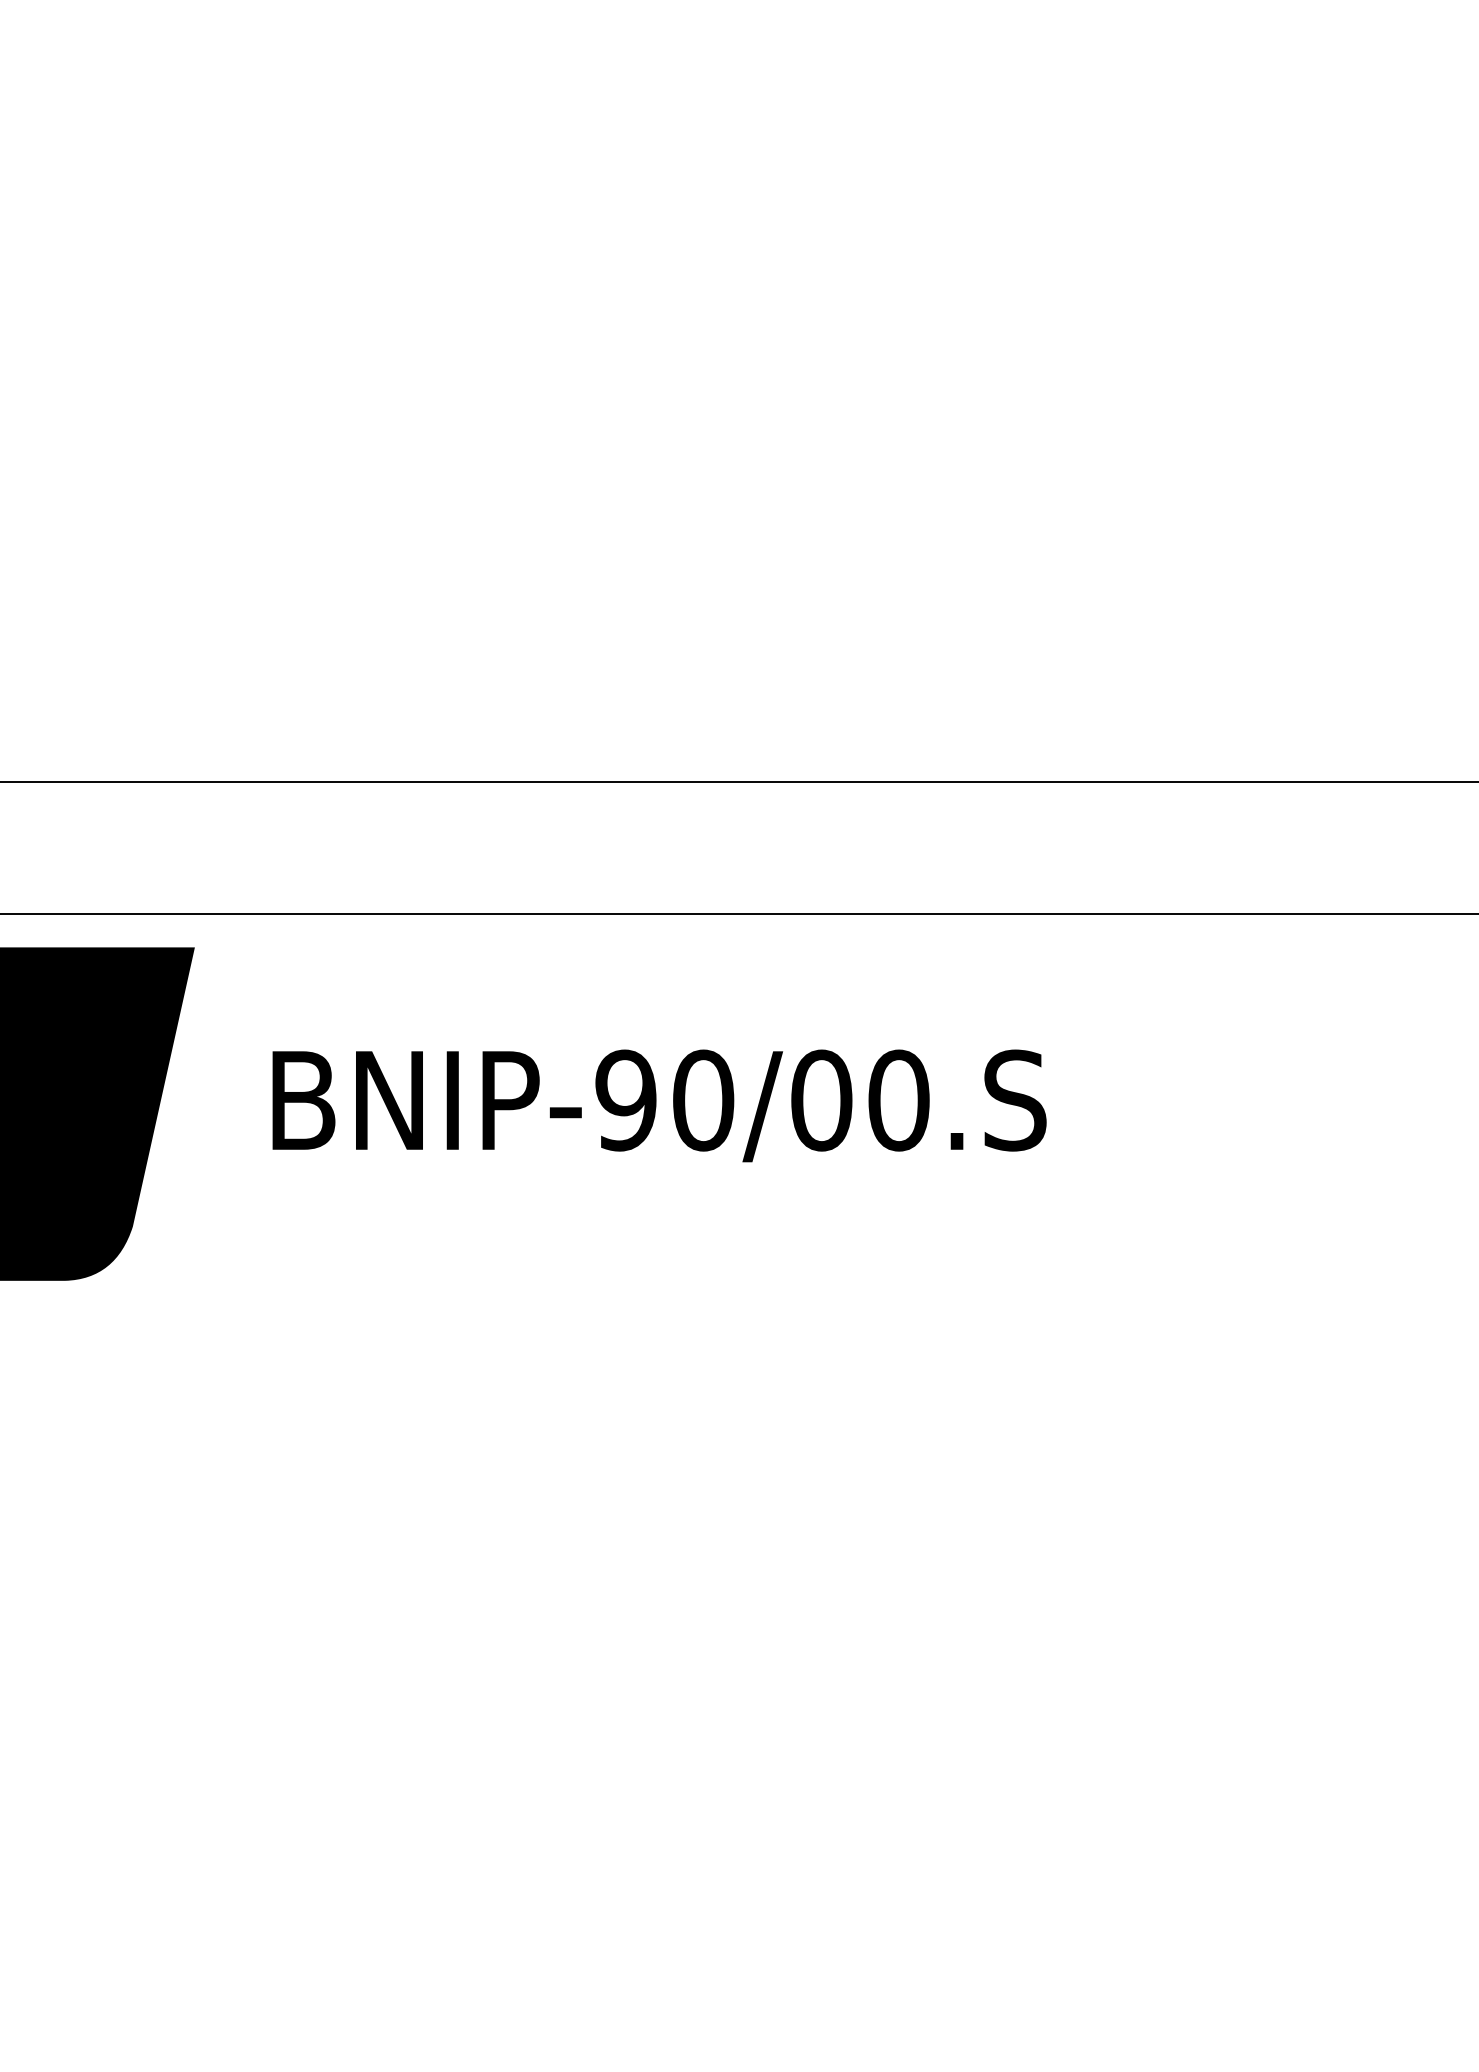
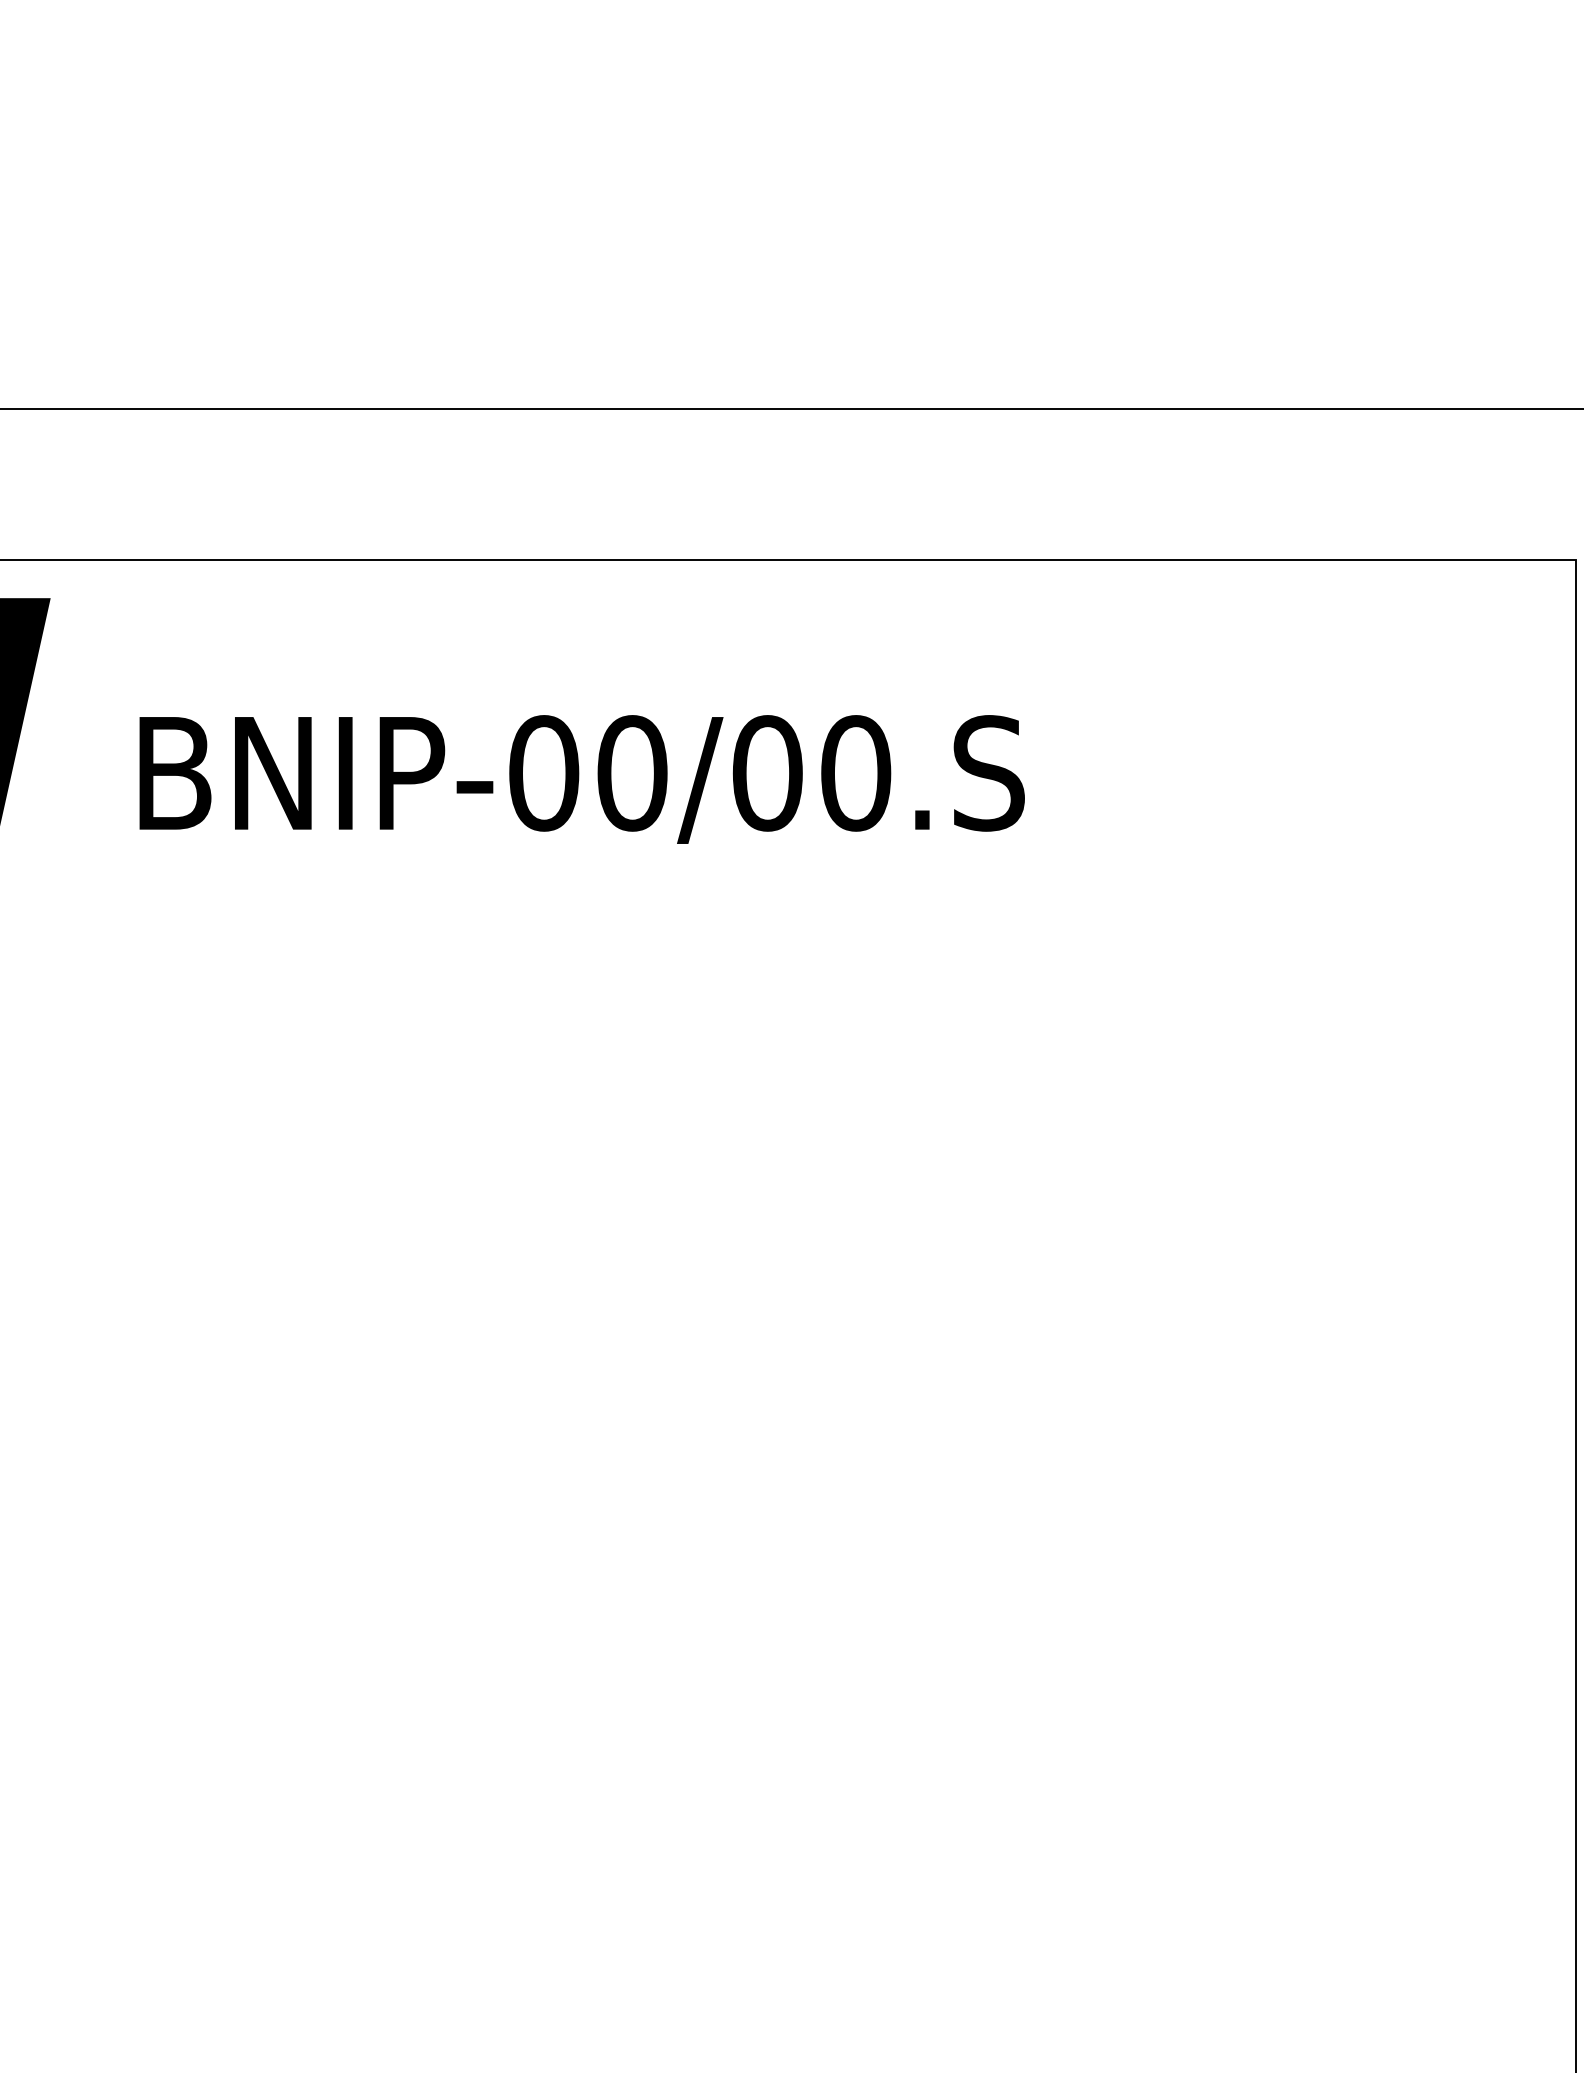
text: (625, 1100) -> (543, 773), BNIP-90/00.S -> BNIP-00/00.S

